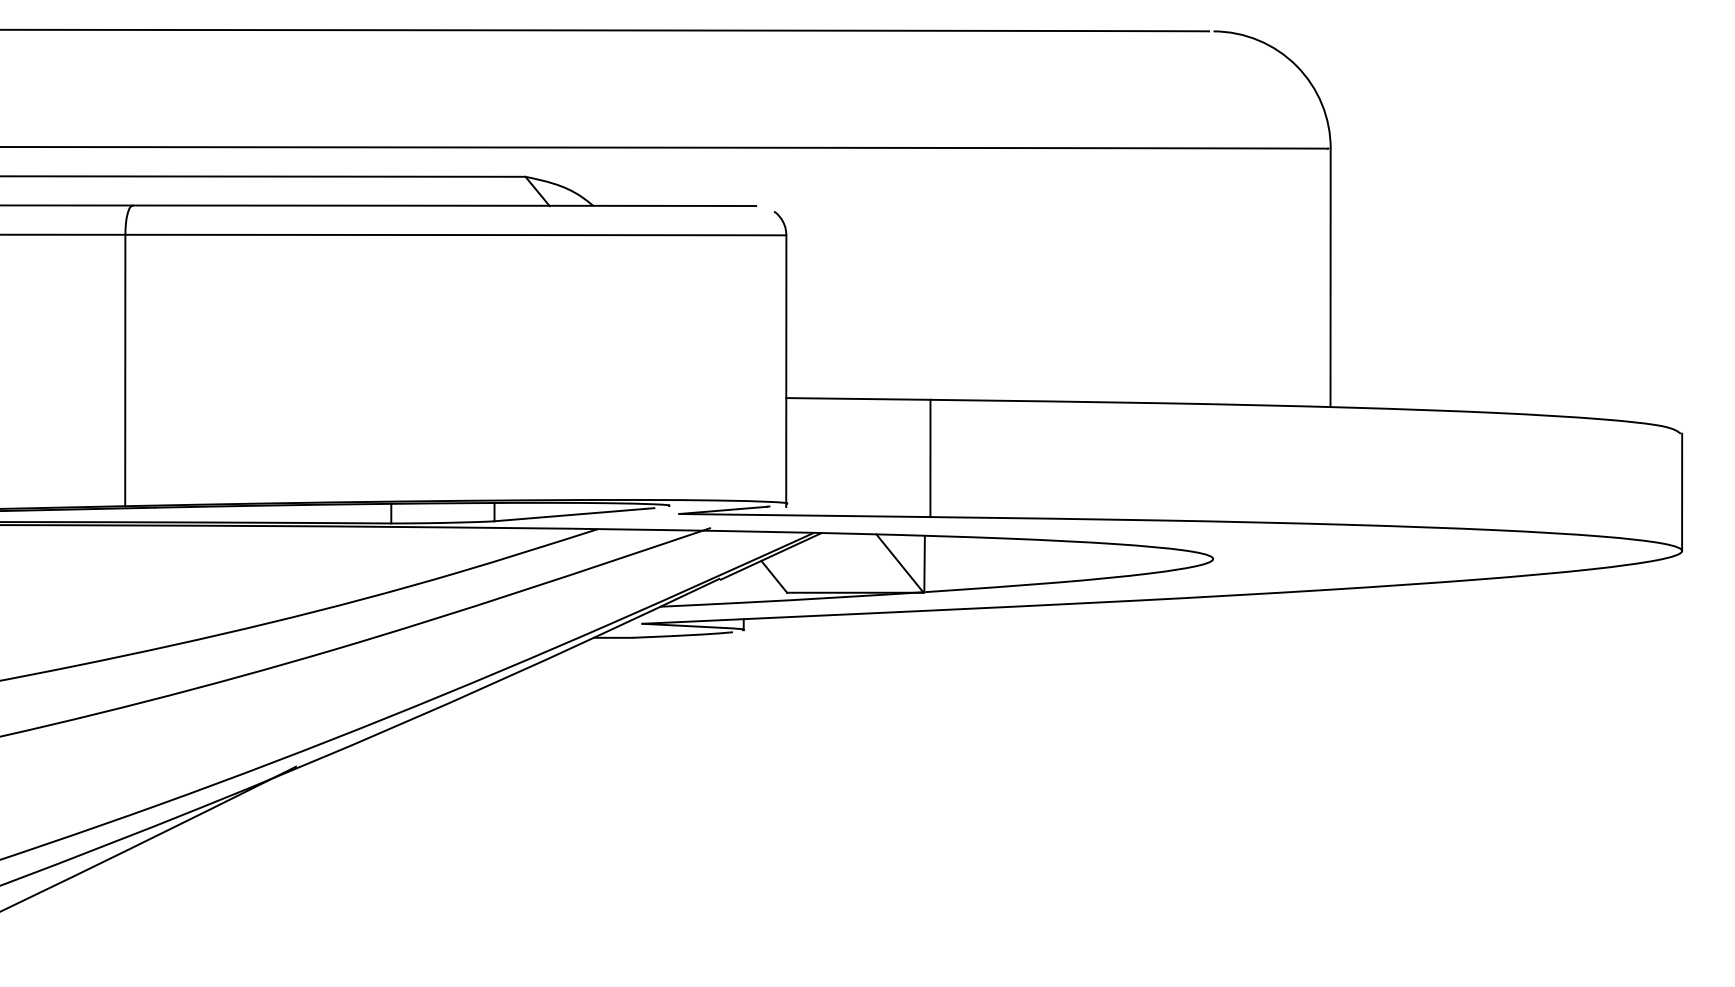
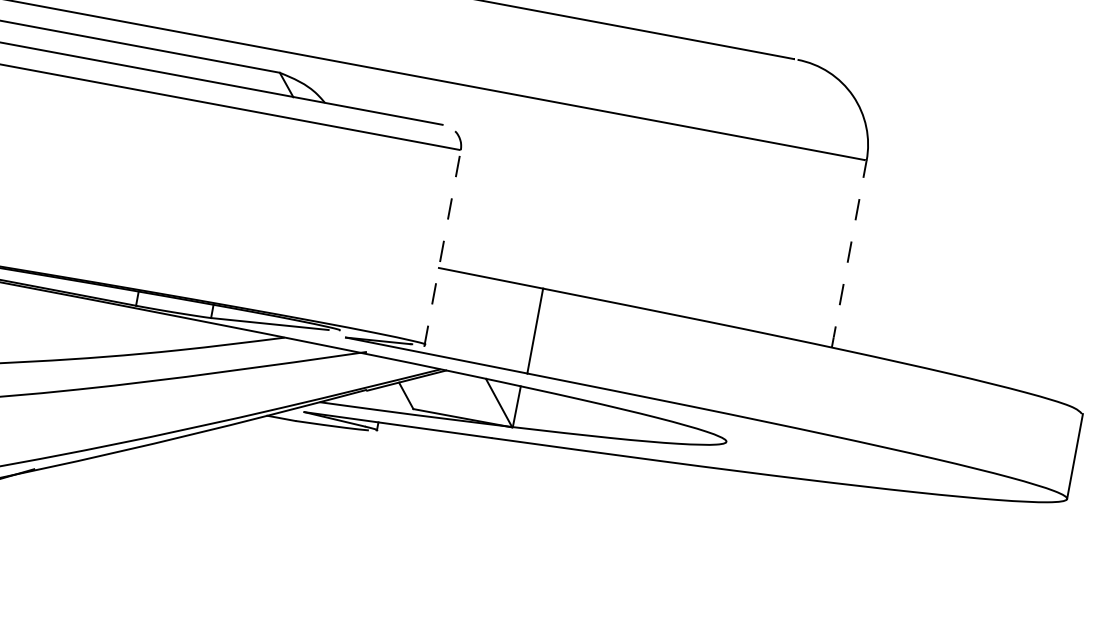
line: (1330, 278) -> (849, 254), solid -> dashed
line: (786, 371) -> (442, 248), solid -> dashed

